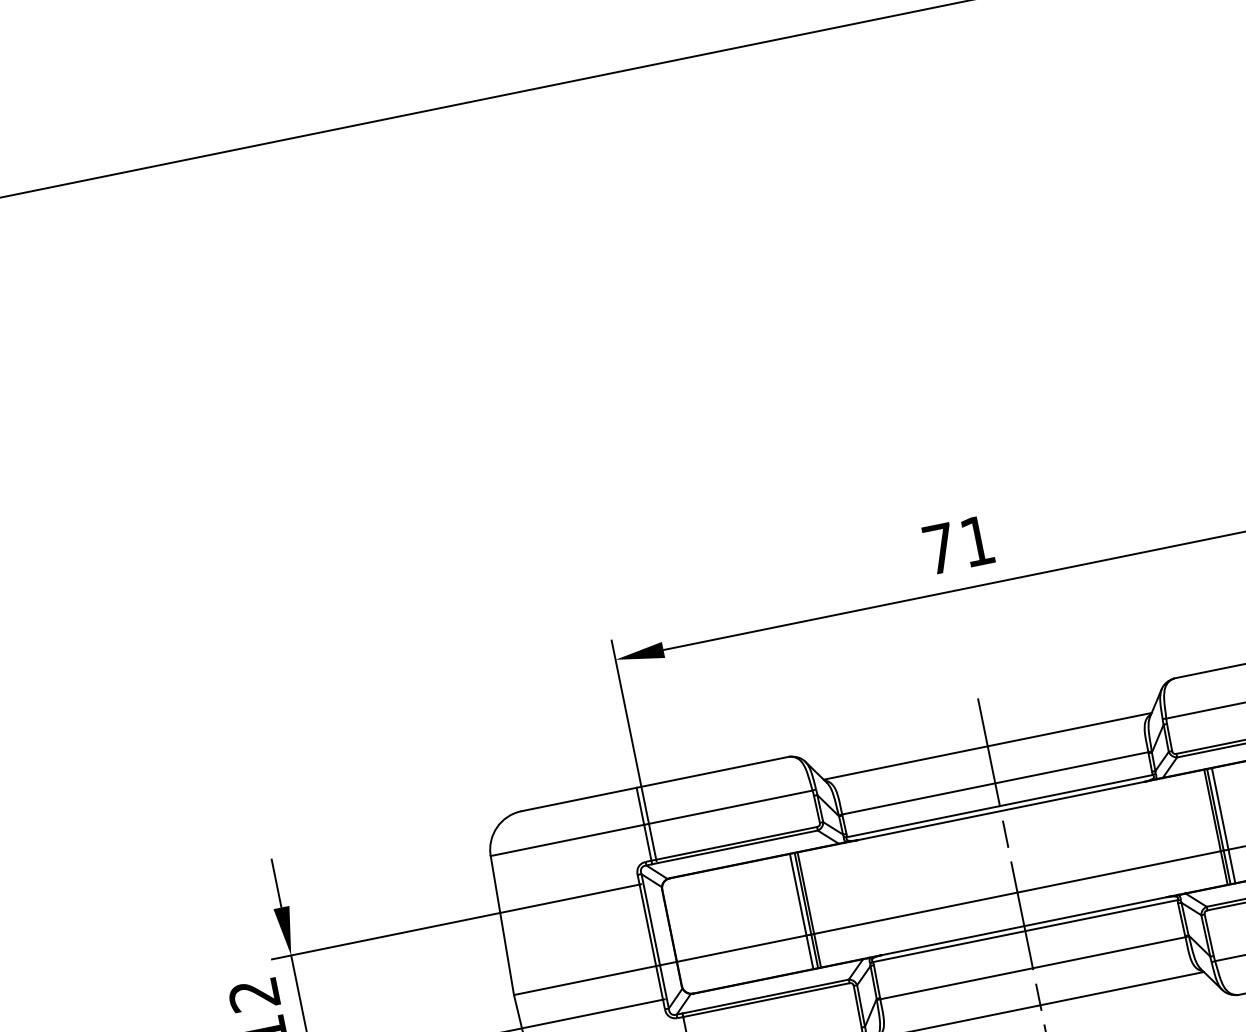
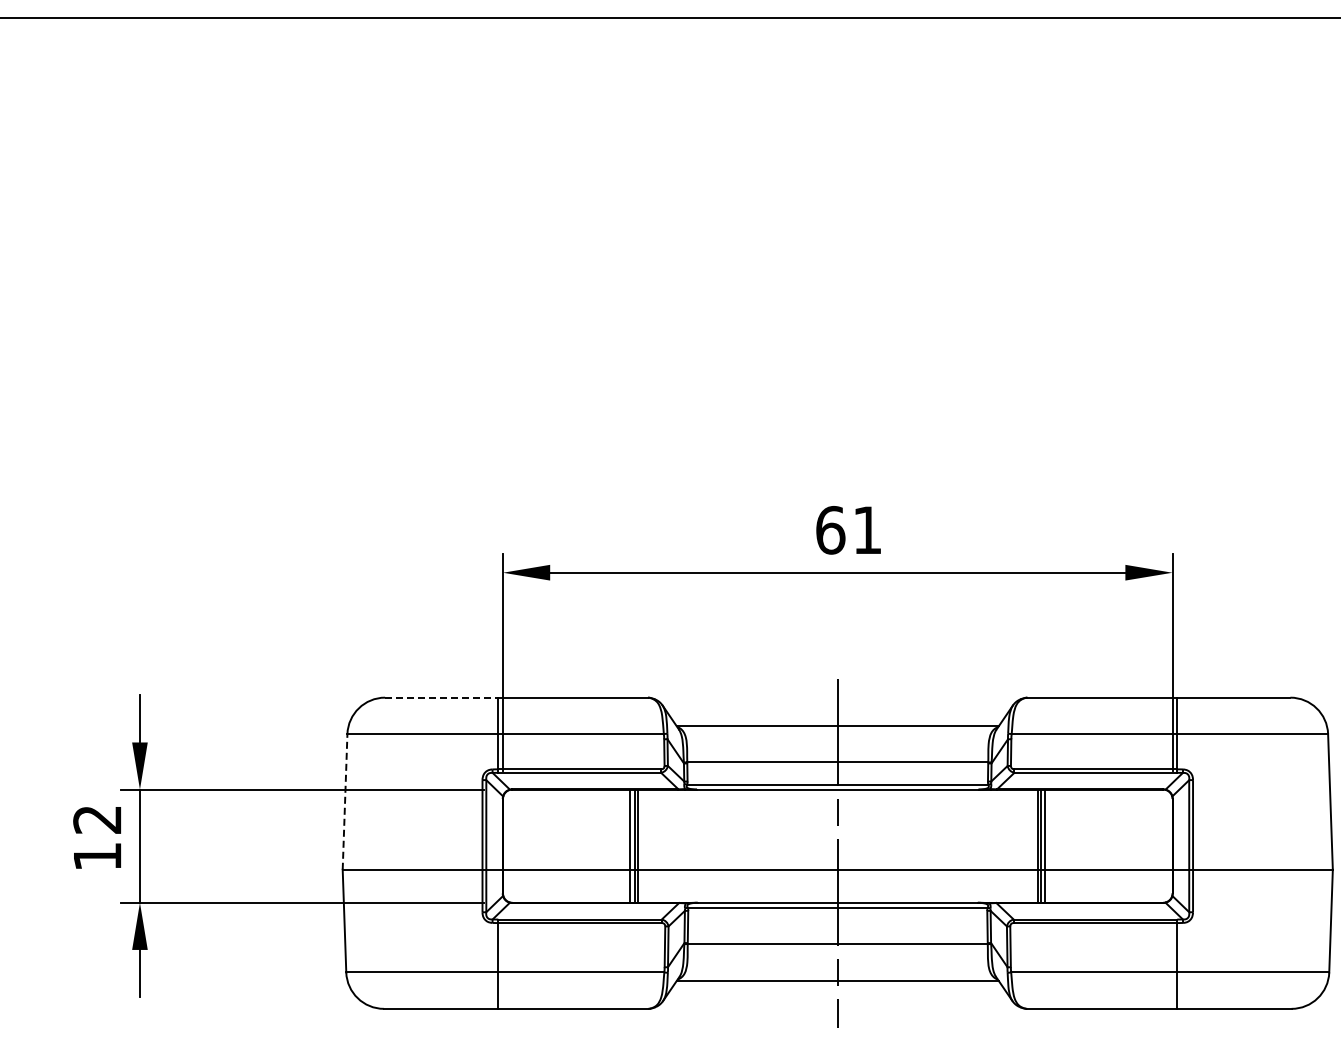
text: (939, 549) -> (830, 530), 71 -> 61
line: (578, 799) -> (441, 697), solid -> dashed
line: (502, 925) -> (345, 801), solid -> dashed

